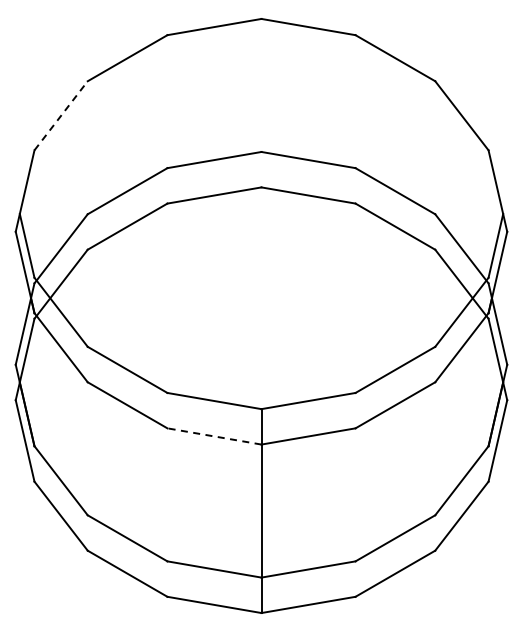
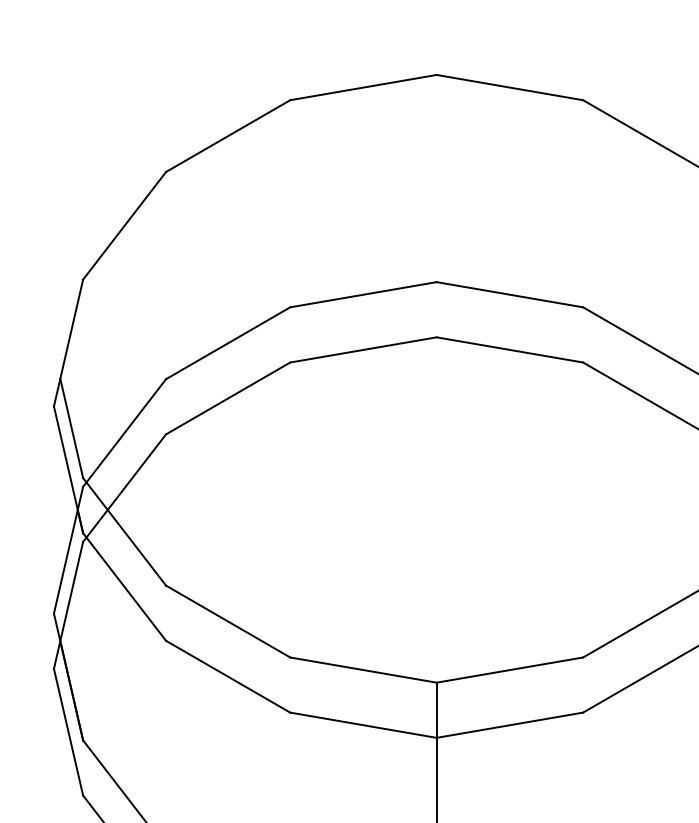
line: (61, 115) -> (125, 225), dashed -> solid
line: (214, 436) -> (363, 725), dashed -> solid

